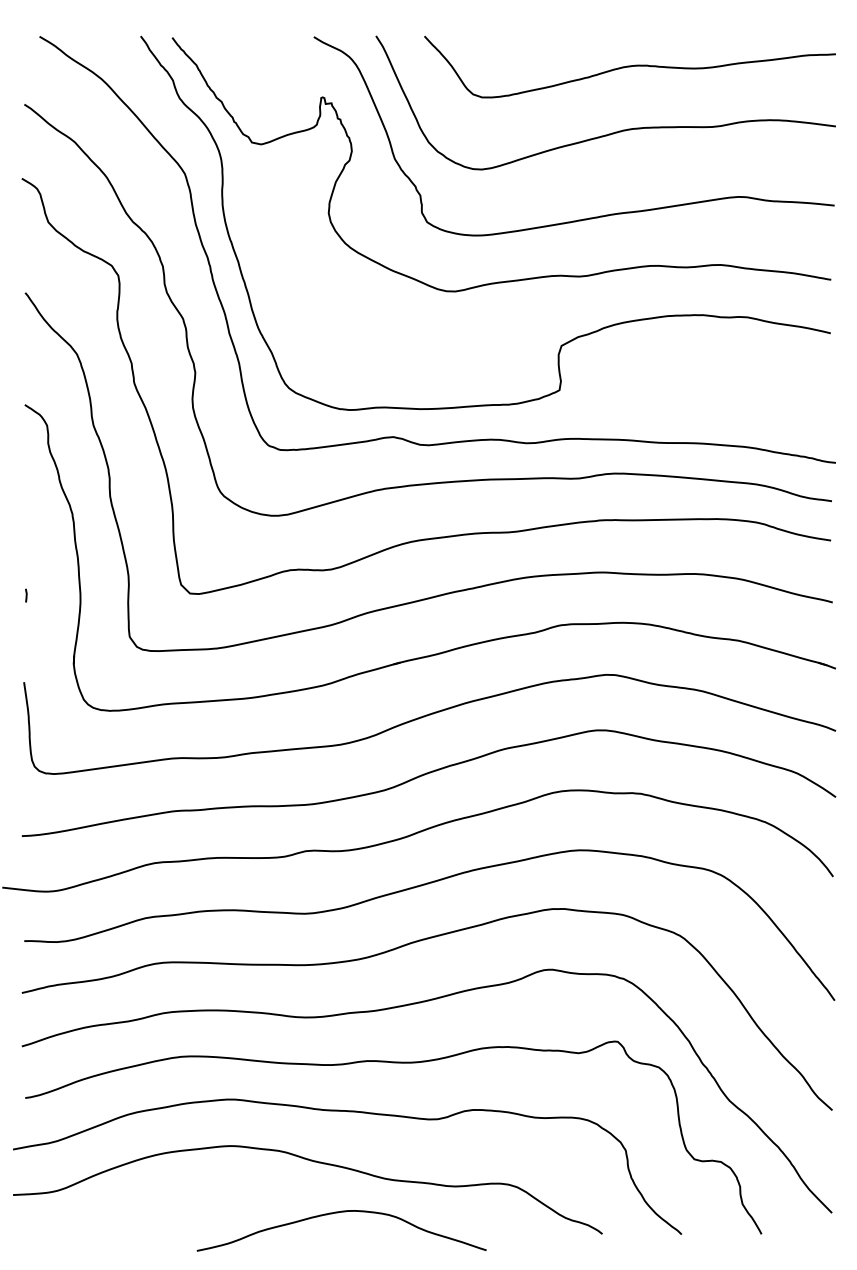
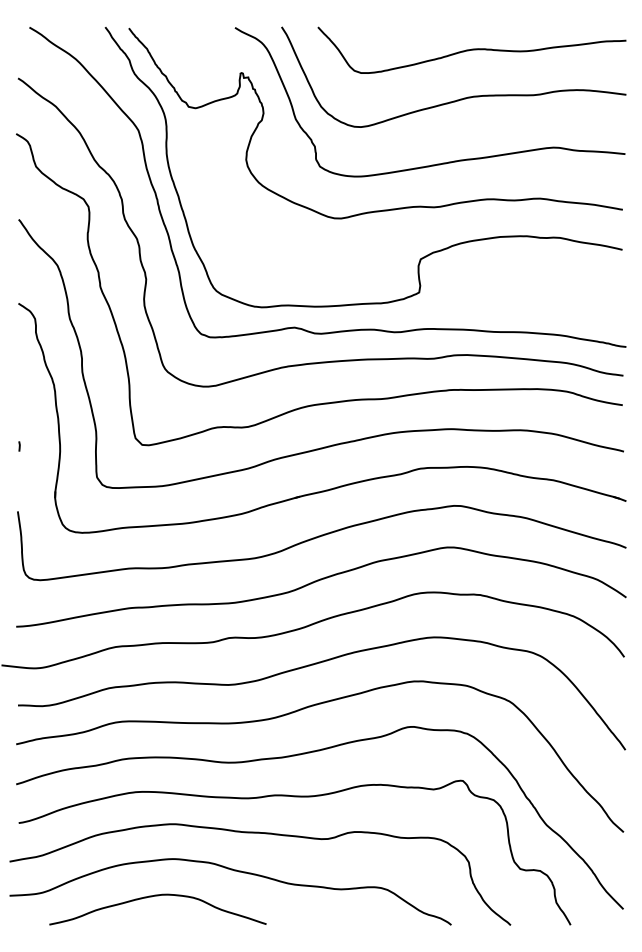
curve: (341, 1213) -> (157, 896), moved

